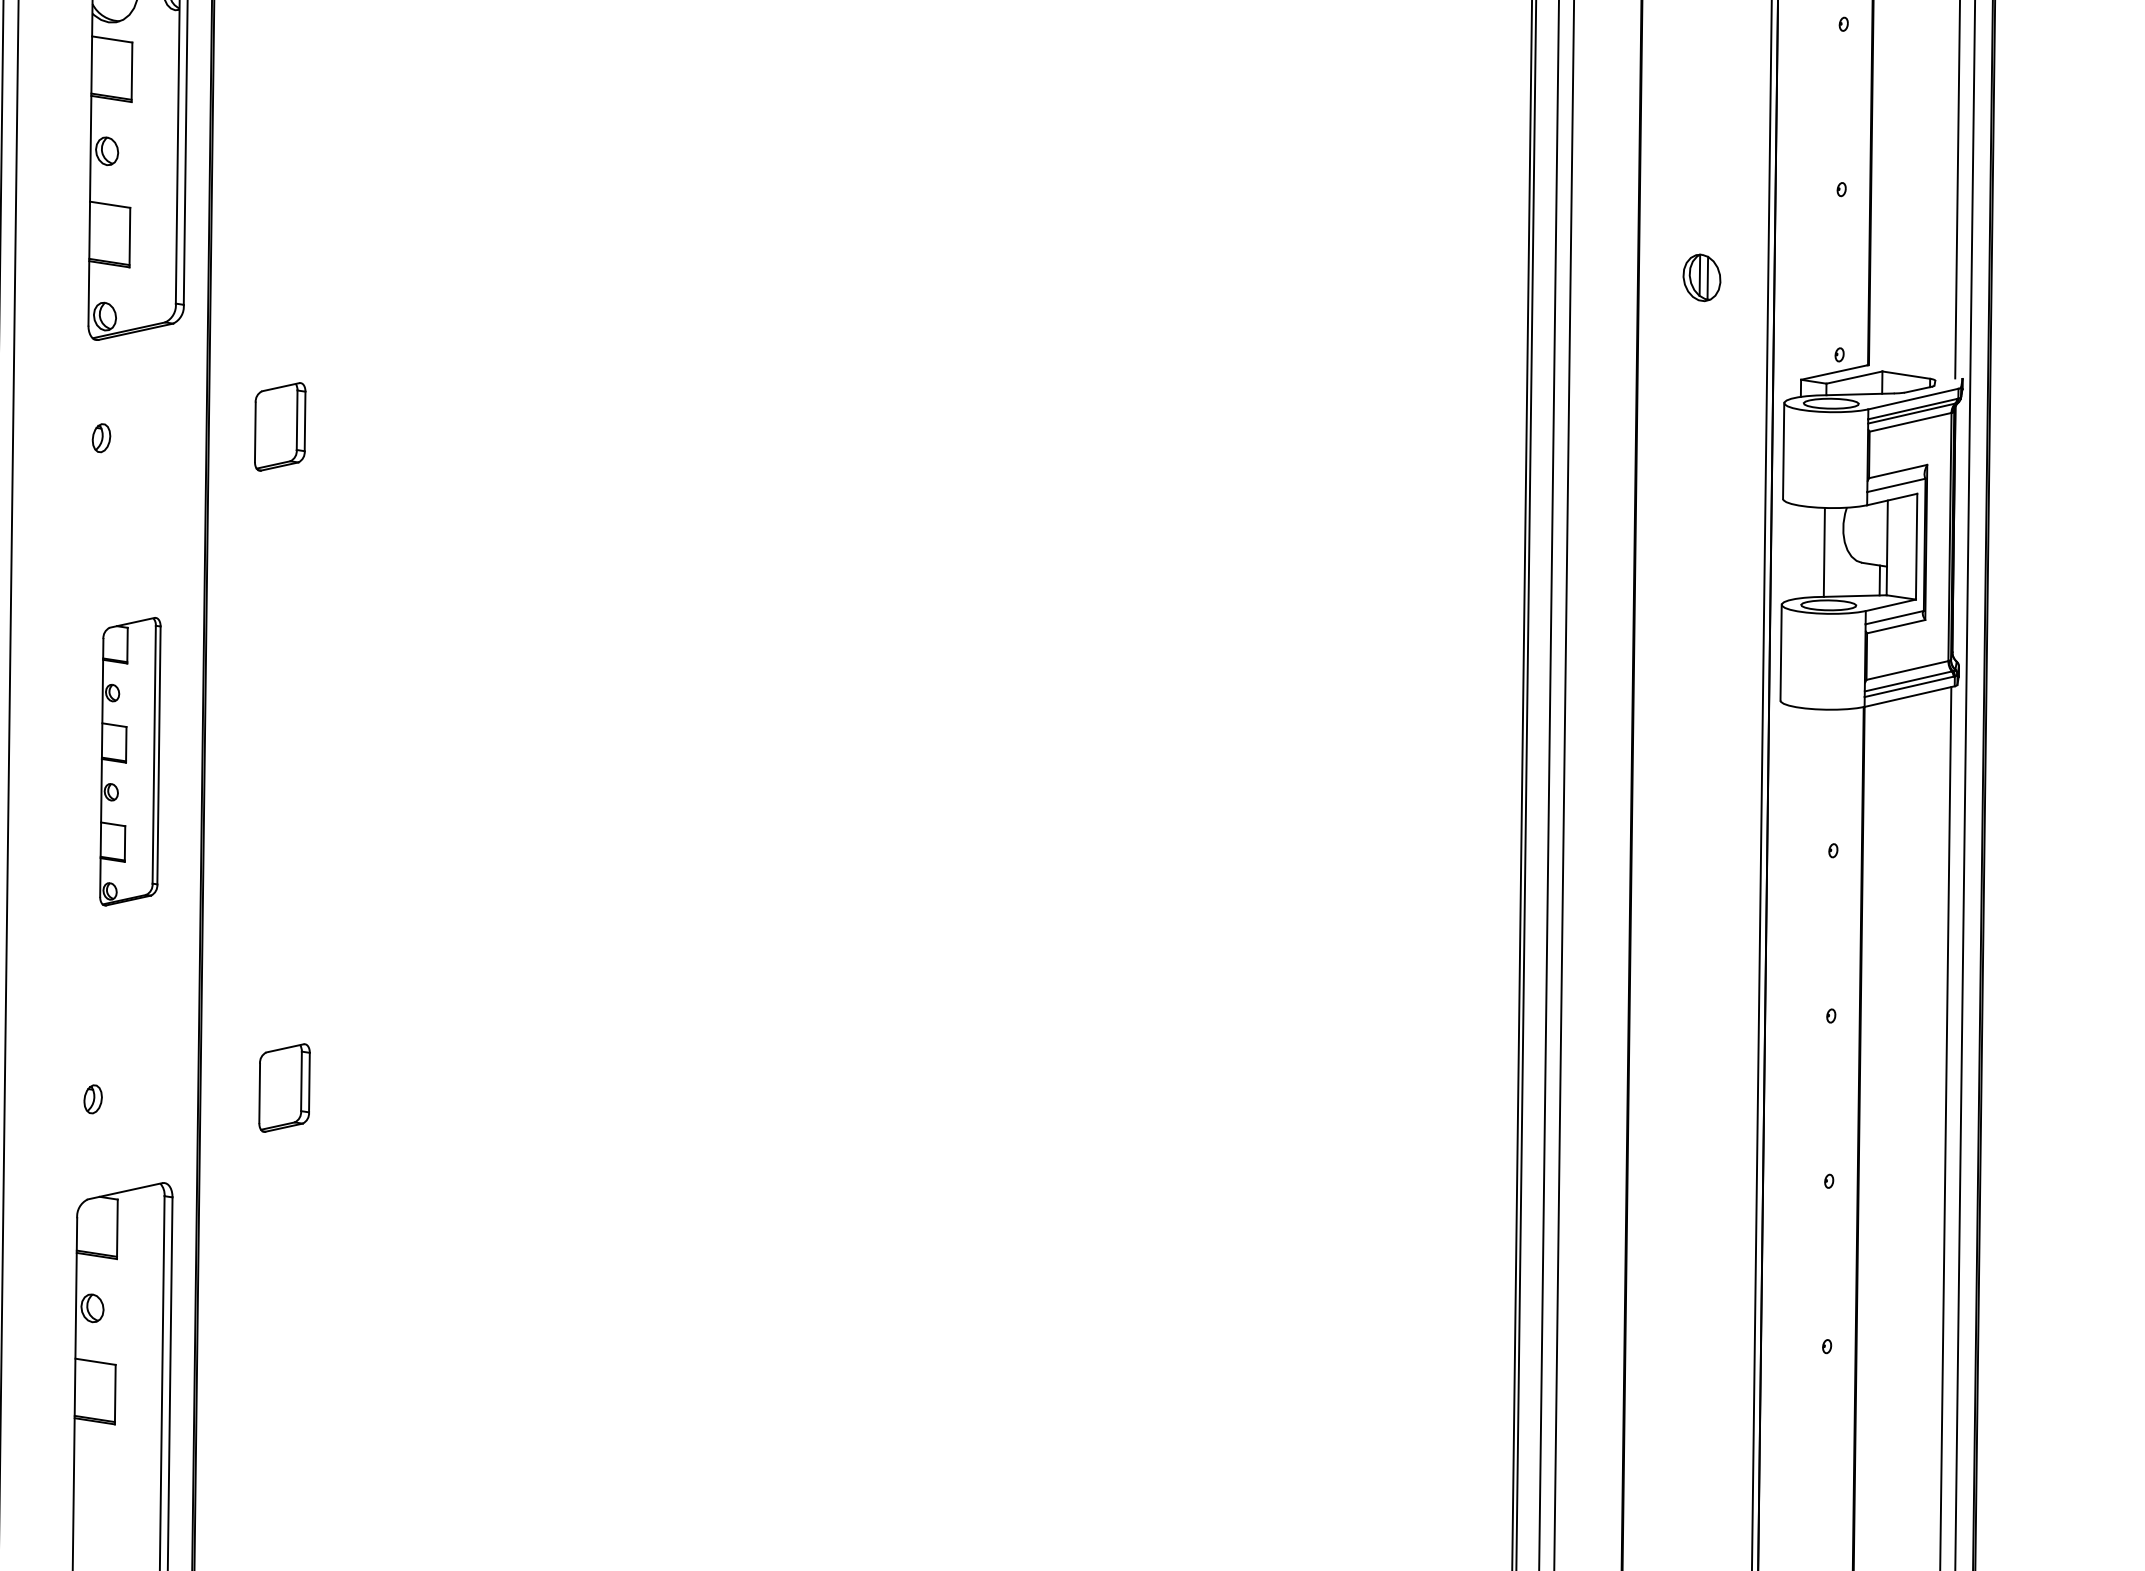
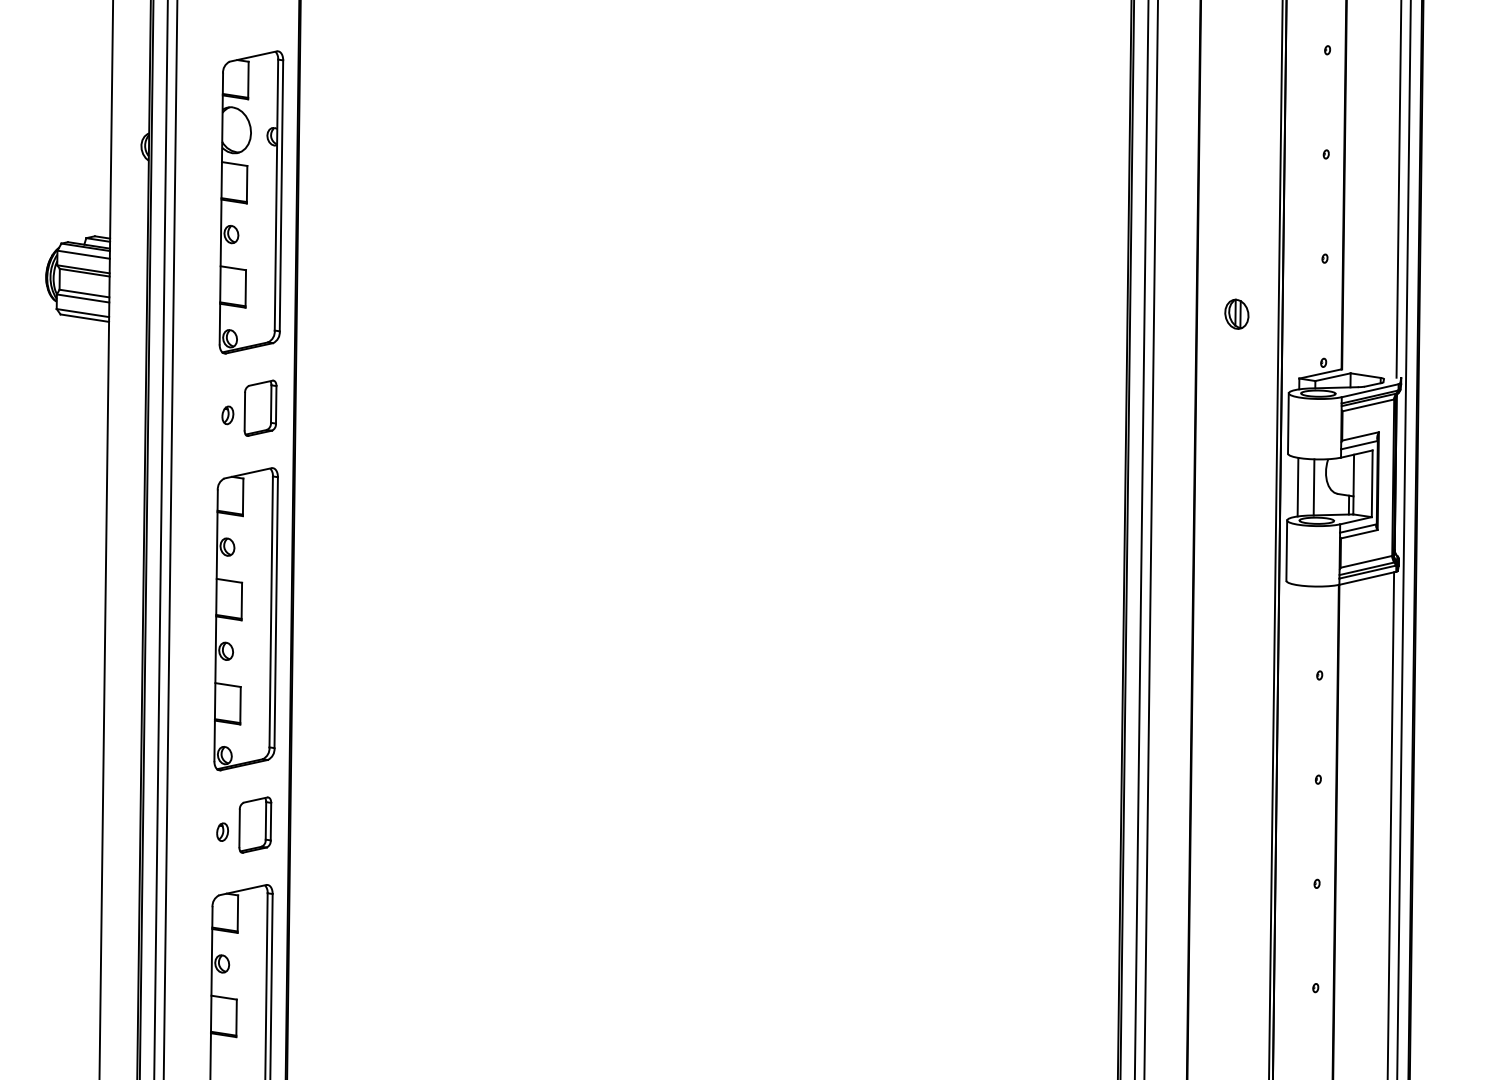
part: (280, 425) -> (260, 407), moved
line: (1798, 550) -> (1297, 486), added
part: (129, 761) -> (245, 619), size x1.67
part: (284, 1087) -> (255, 824), moved

